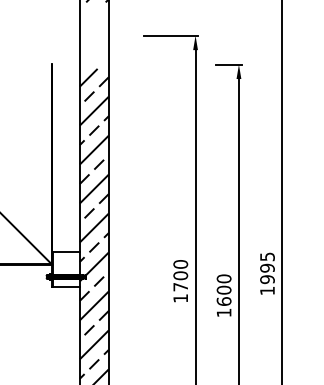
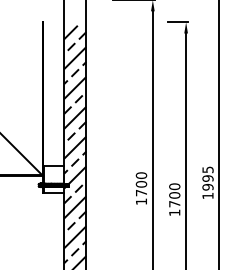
text: (223, 301) -> (174, 204), 1600 -> 1700

